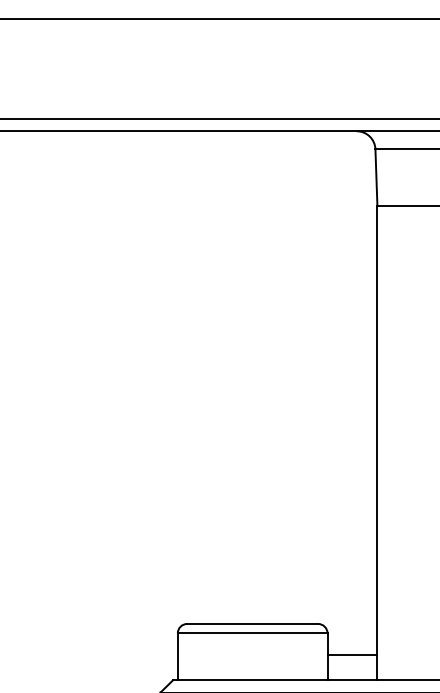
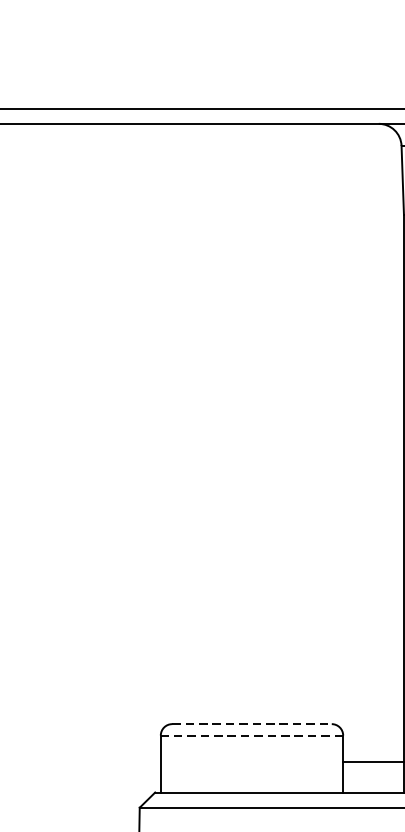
line: (253, 623) -> (252, 723), solid -> dashed
line: (252, 633) -> (251, 735), solid -> dashed

